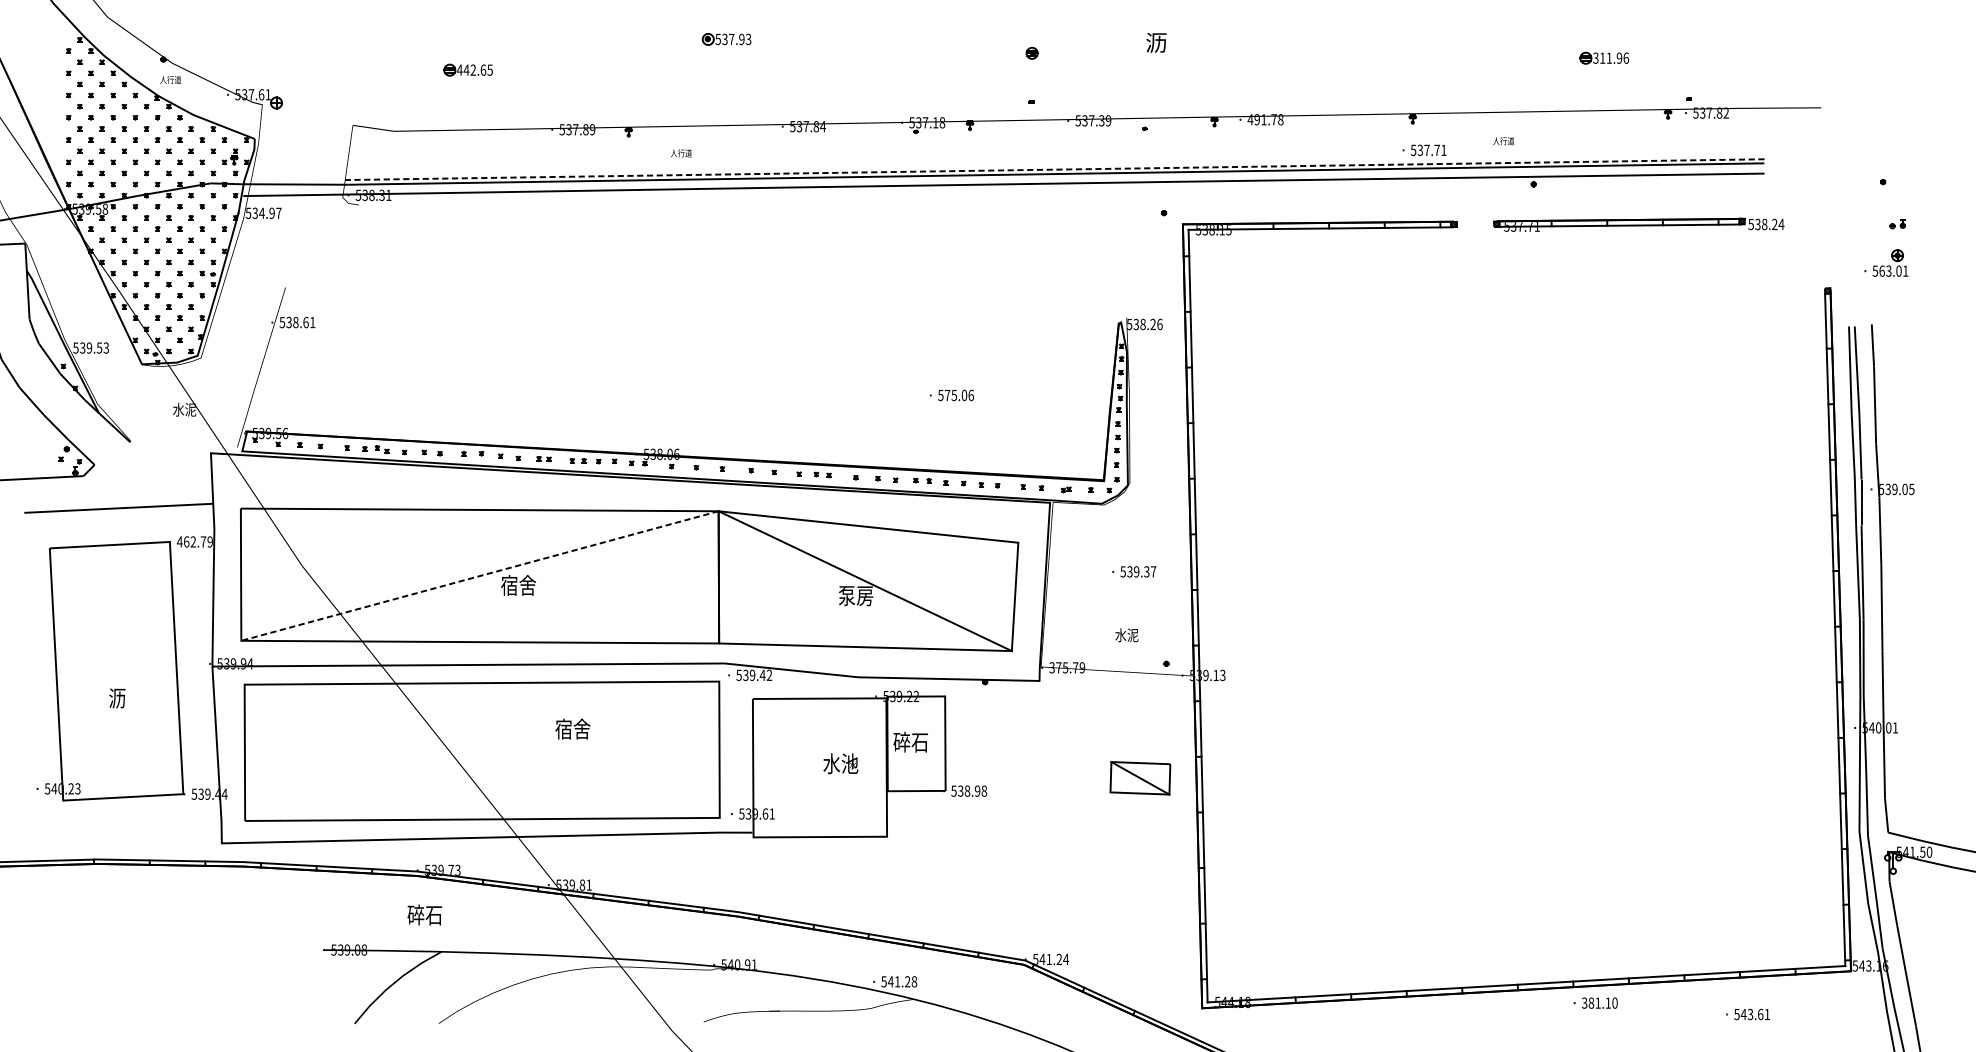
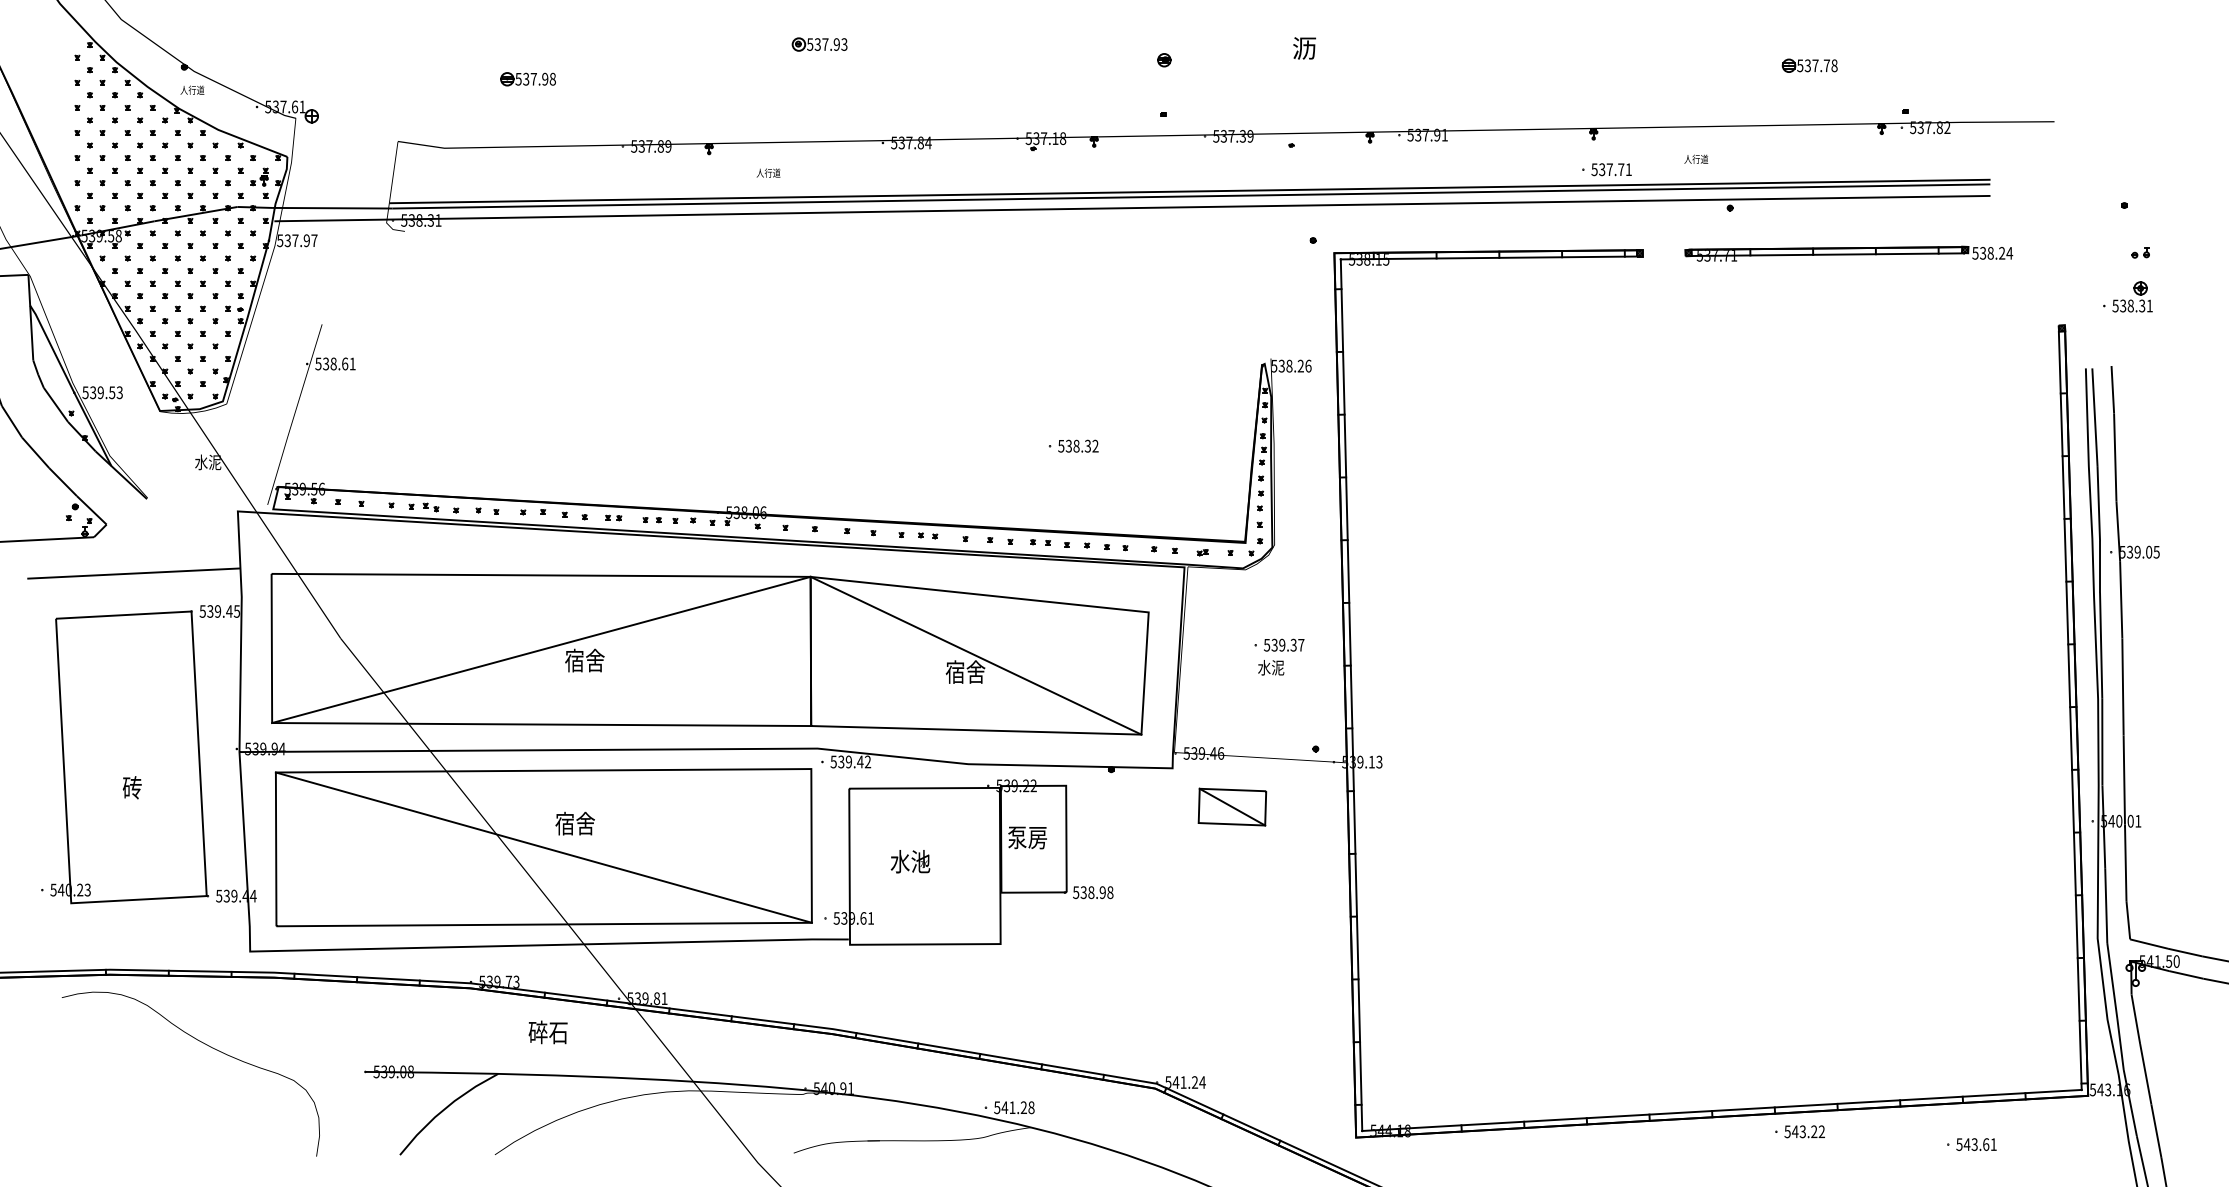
text: (1611, 57) -> (1817, 65), 311.96 -> 537.78
text: (474, 69) -> (535, 78), 442.65 -> 537.98
text: (1265, 119) -> (1427, 134), 491.78 -> 537.91
line: (1054, 169) -> (1189, 191), dashed -> solid
text: (262, 213) -> (295, 240), 534.97 -> 537.97
text: (1890, 270) -> (2132, 305), 563.01 -> 538.31
text: (958, 394) -> (1081, 445), 575.06 -> 538.32
text: (194, 541) -> (219, 611), 462.79 -> 539.45
line: (480, 575) -> (541, 649), dashed -> solid
text: (855, 595) -> (965, 671), 泵房 -> 宿舍
text: (1127, 635) -> (1271, 667), moved
text: (1067, 667) -> (1204, 753), 375.79 -> 539.46
text: (116, 697) -> (131, 787), 沥 -> 砖
text: (572, 728) -> (574, 823), moved
text: (909, 742) -> (1026, 837), 碎石 -> 泵房
line: (481, 751) -> (543, 847), added
text: (840, 763) -> (910, 861), moved
part: (1140, 777) -> (1232, 806), moved
text: (424, 915) -> (547, 1032), moved
curve: (181, 925) -> (204, 1044), added
text: (1599, 1002) -> (1804, 1131), 381.10 -> 543.22

